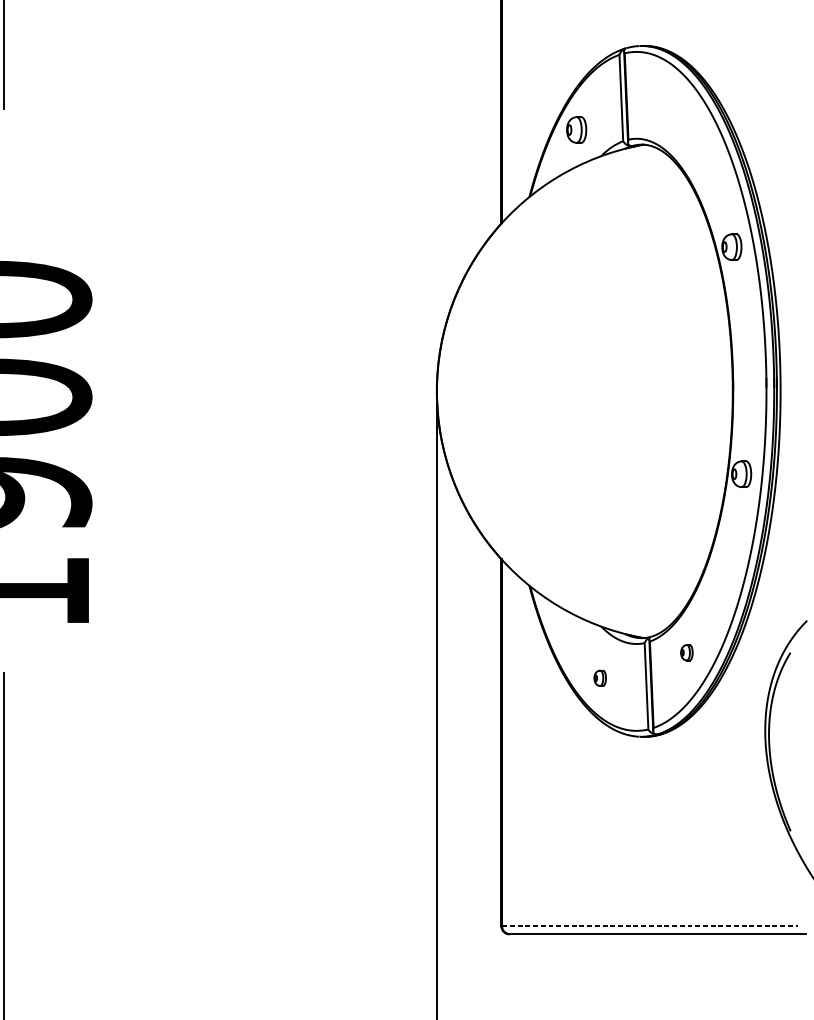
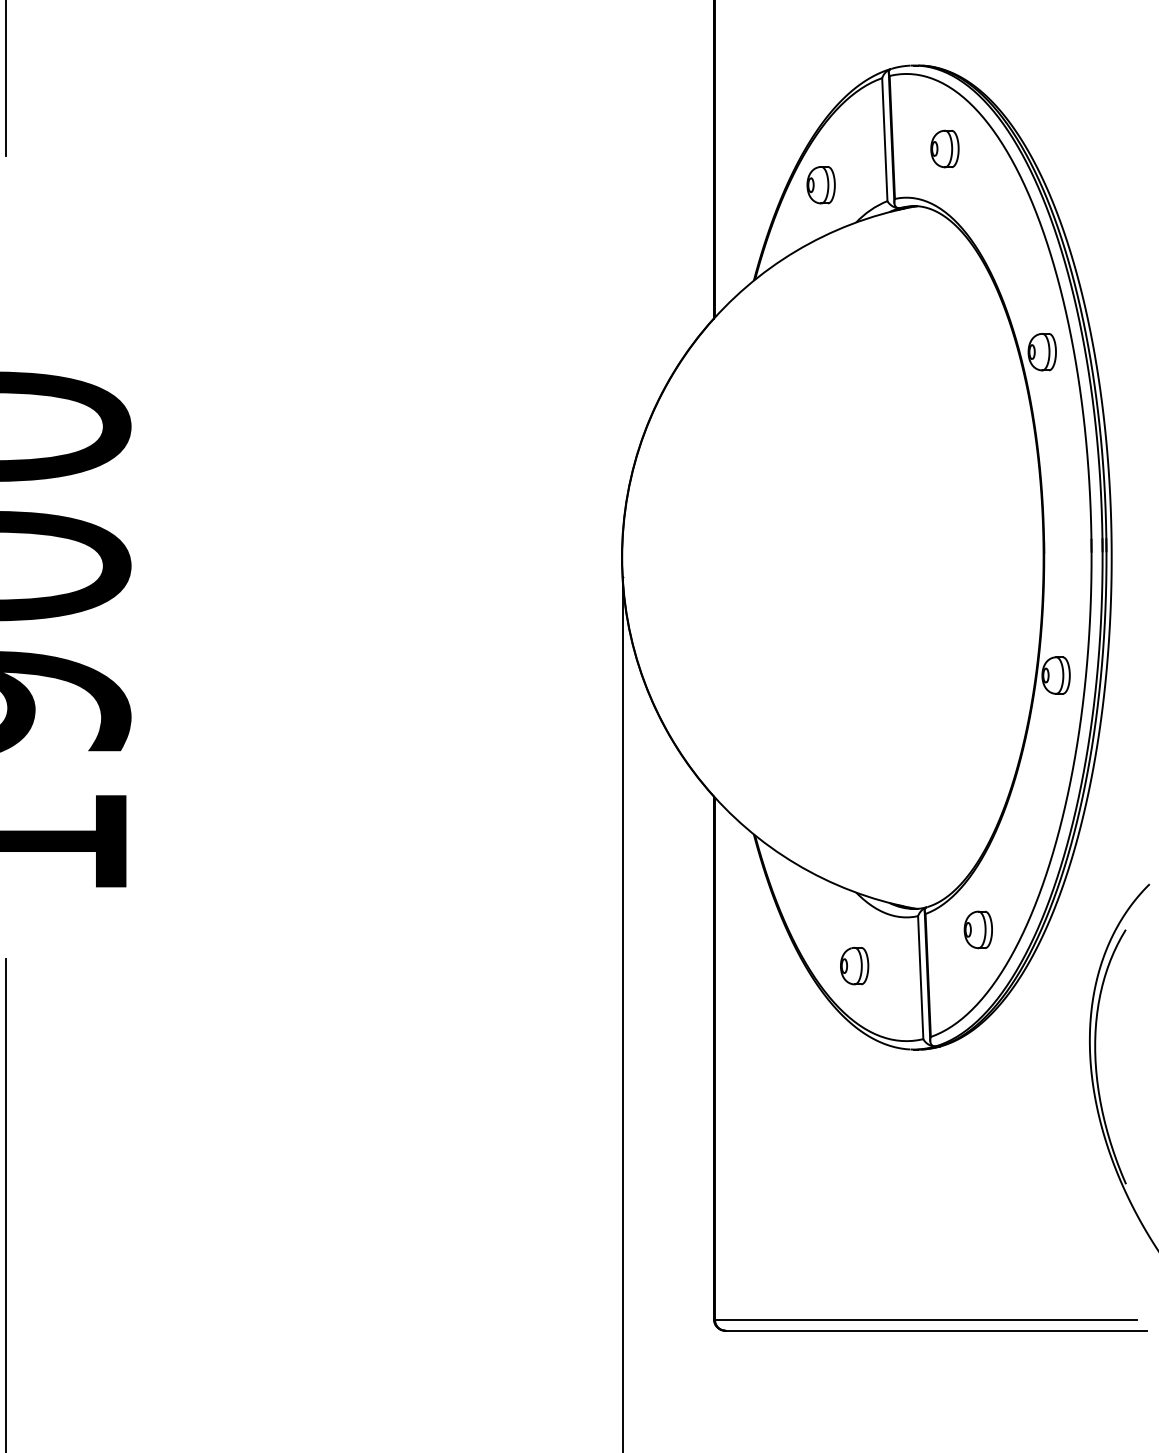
part: (663, 104) -> (944, 148), added
part: (686, 652) -> (977, 929), size x1.67
part: (600, 678) -> (854, 966), size x1.67
line: (650, 926) -> (926, 1319), dashed -> solid

